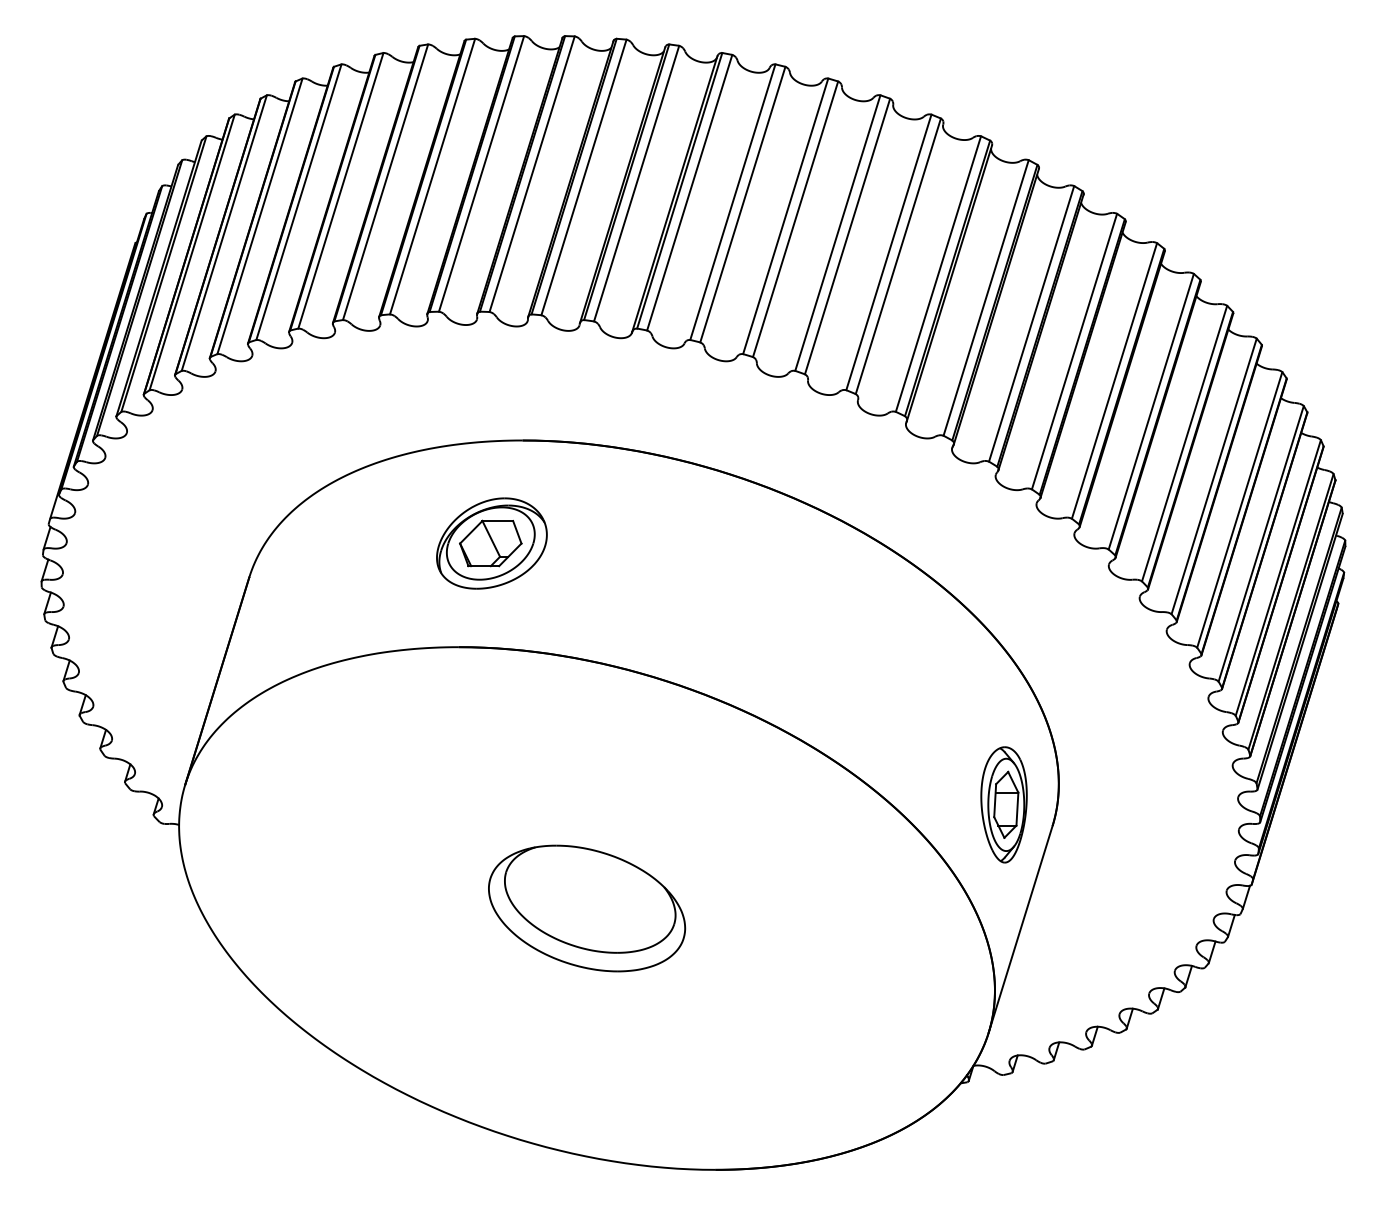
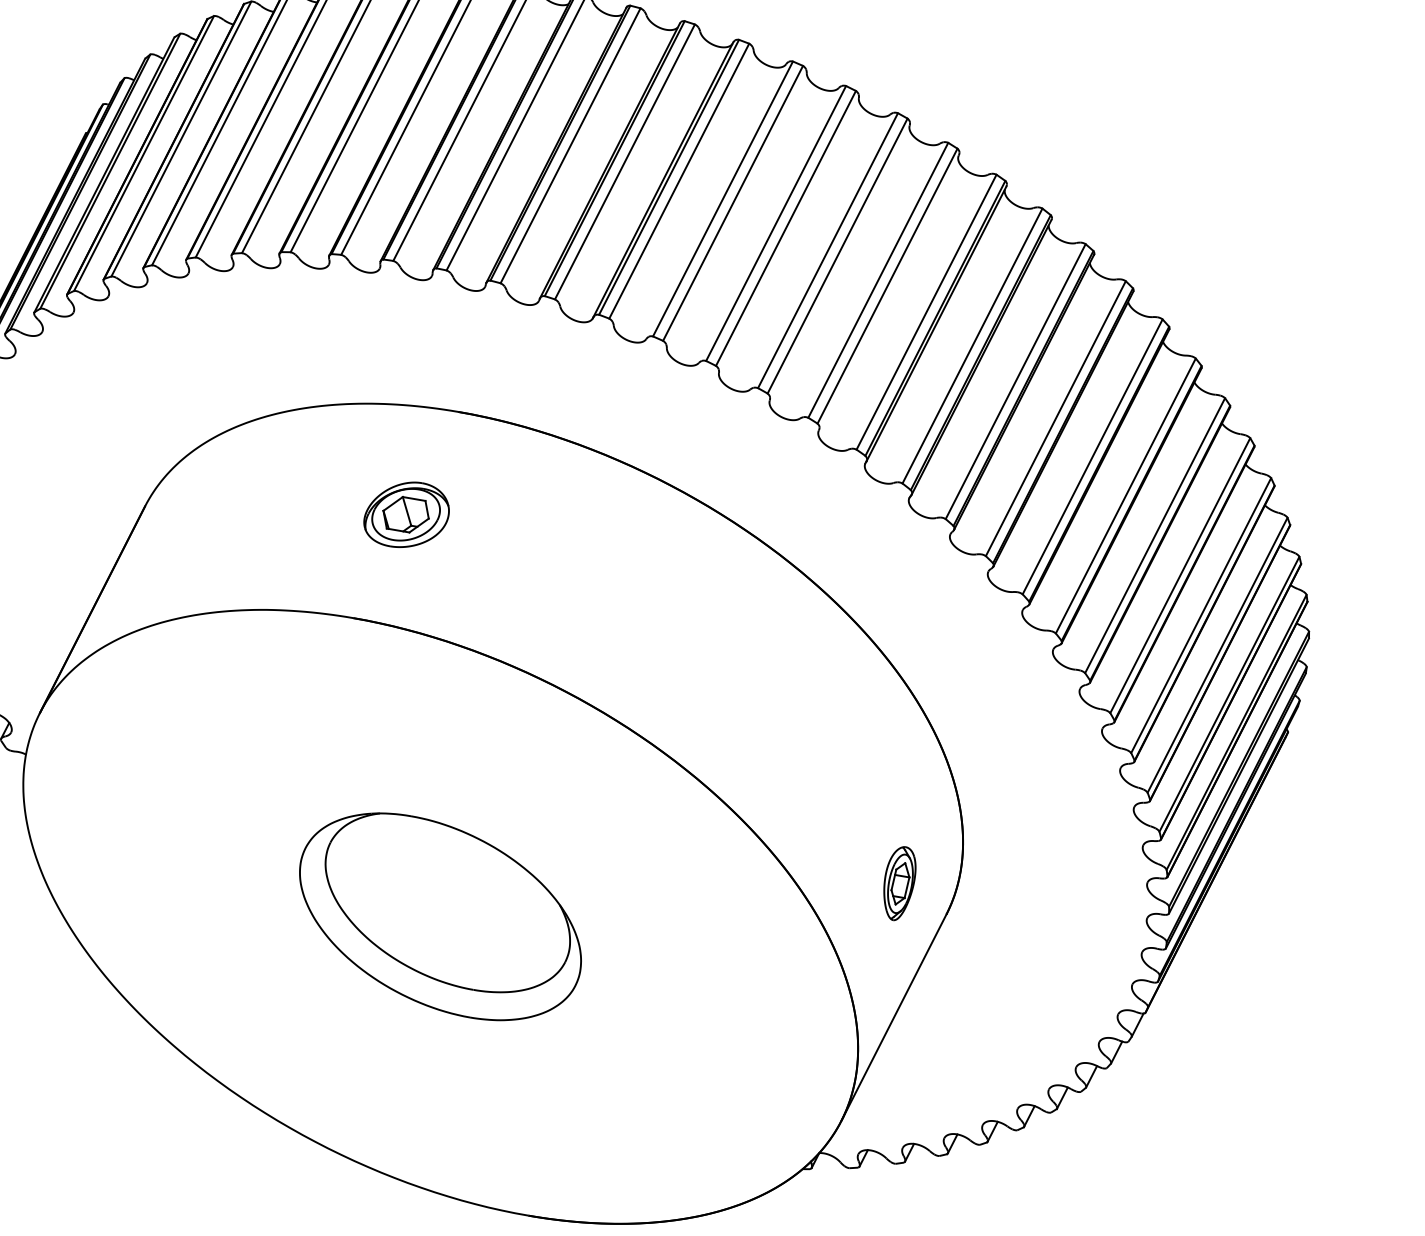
part: (491, 543) -> (406, 514), size x0.7
part: (1003, 804) -> (898, 883), size x0.6
part: (587, 908) -> (441, 916), size x1.4

